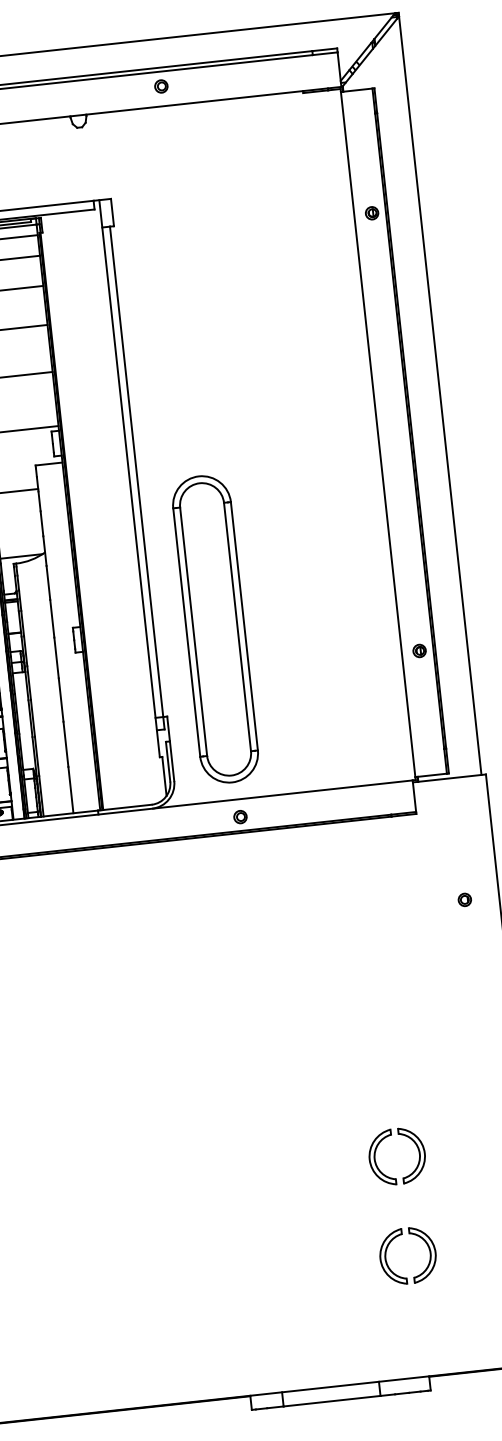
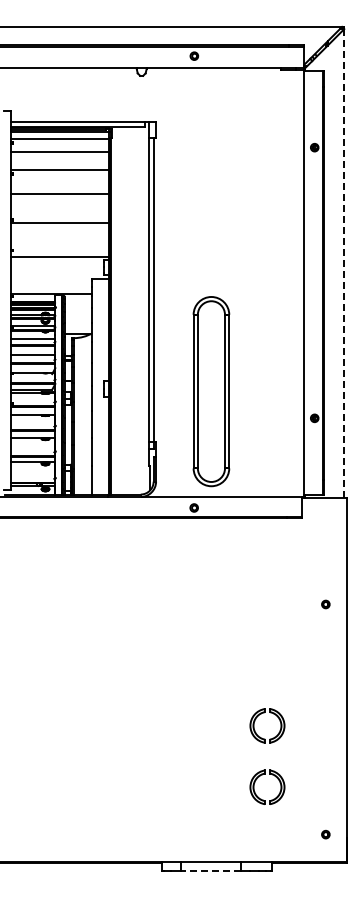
line: (440, 395) -> (344, 263), solid -> dashed
part: (215, 629) -> (211, 391), moved
part: (464, 899) -> (325, 604), moved
line: (332, 1401) -> (211, 871), solid -> dashed

